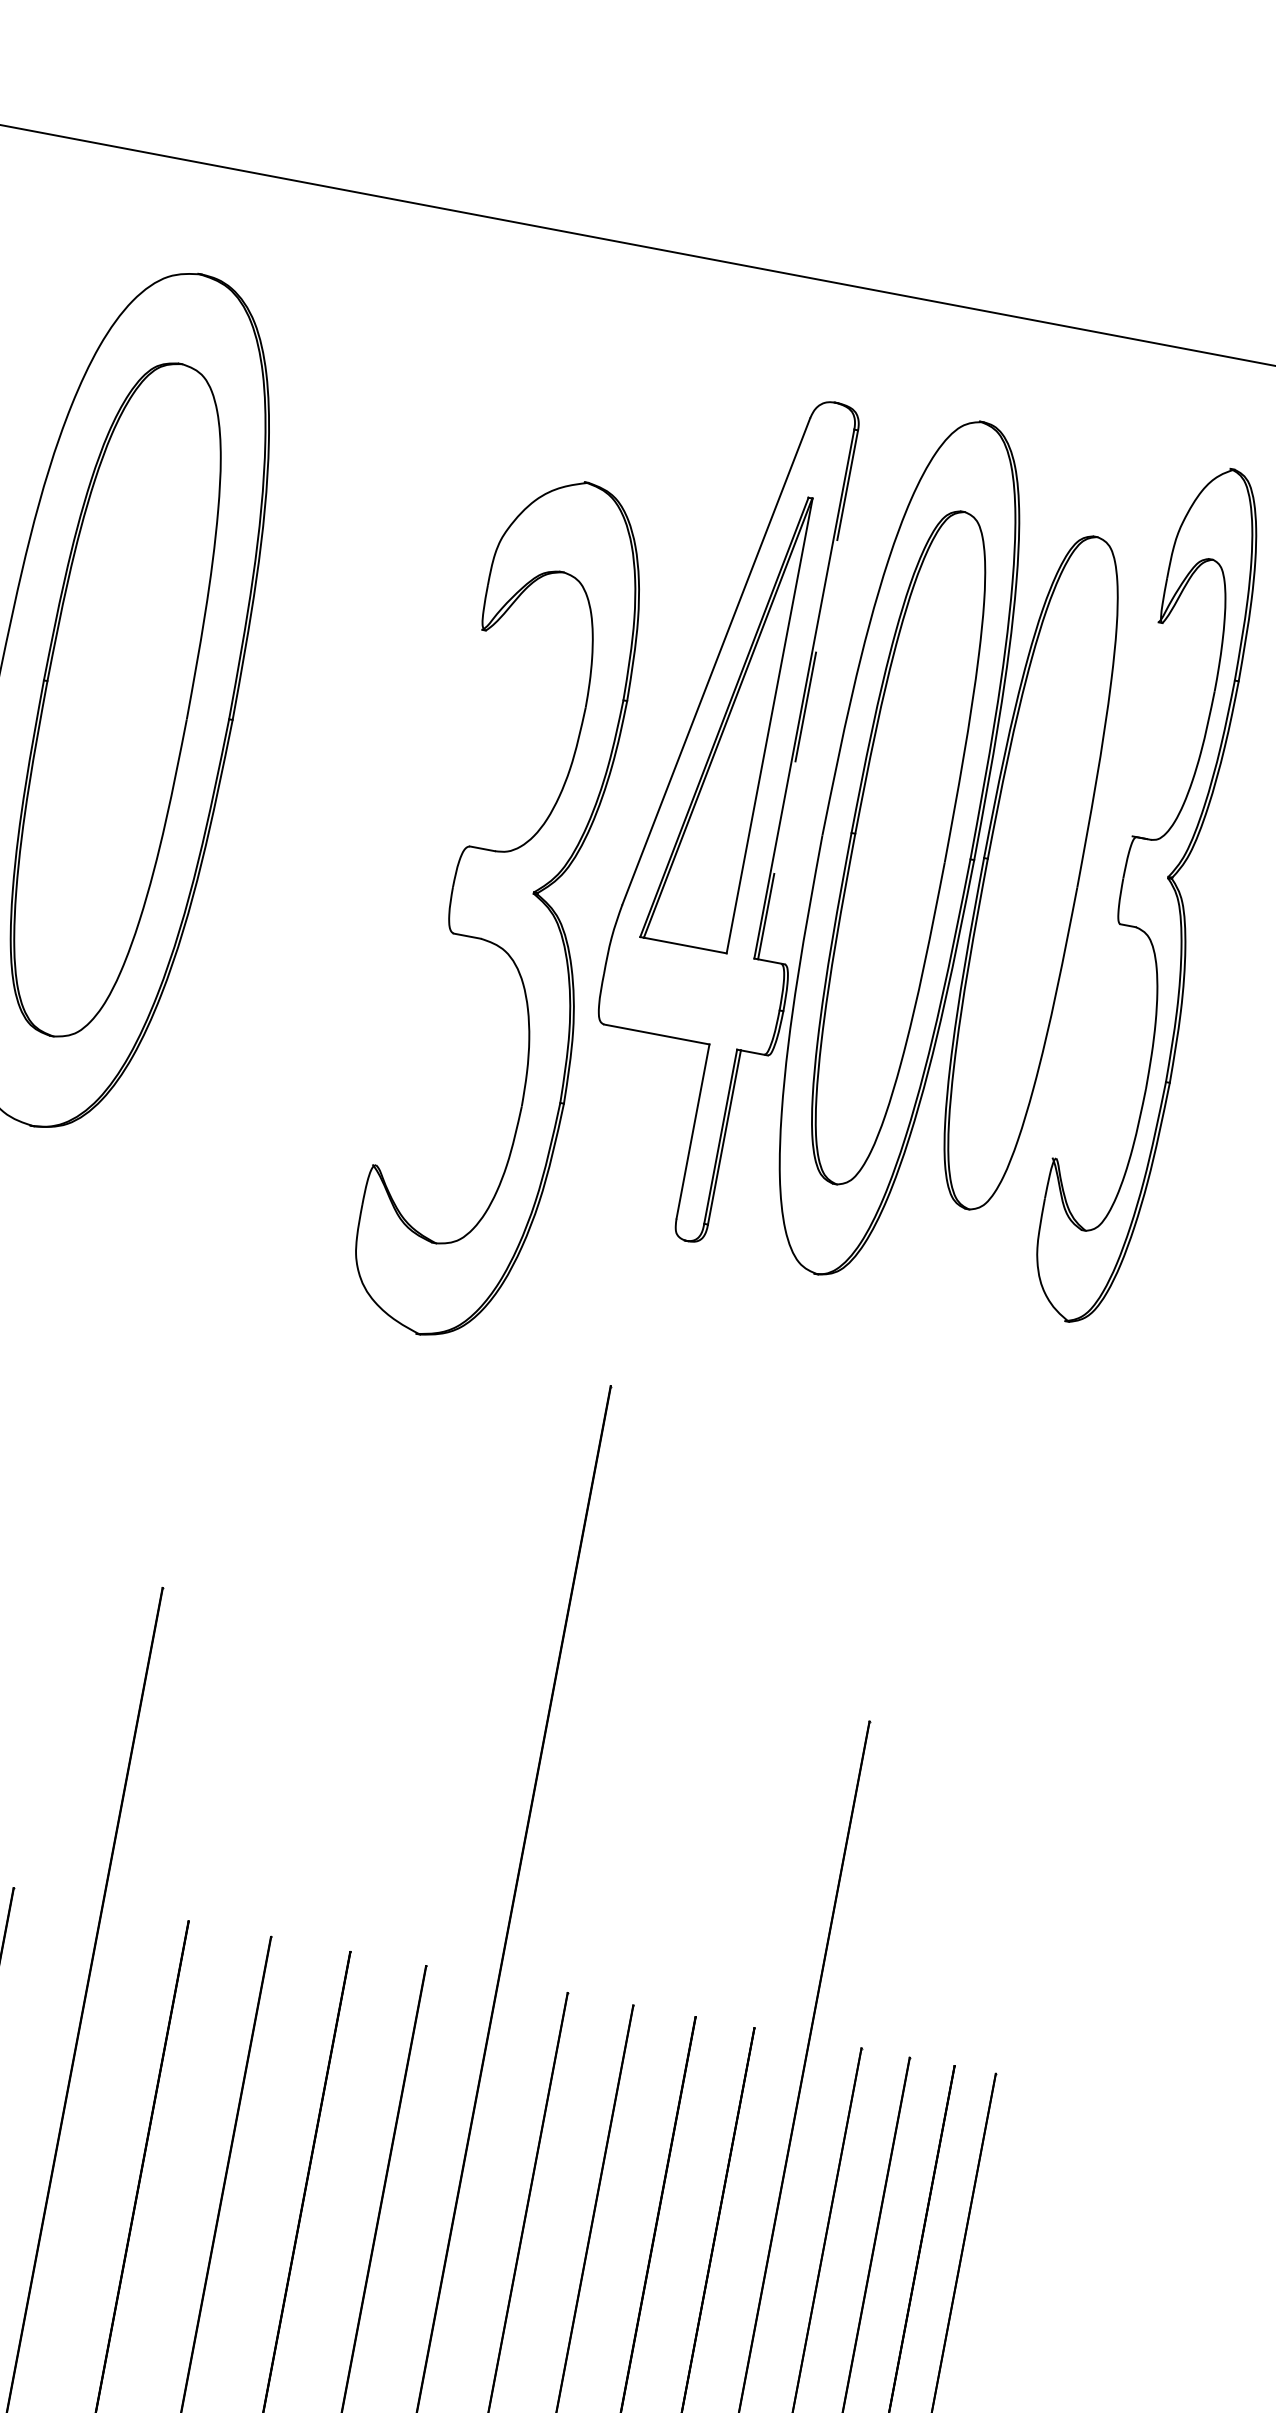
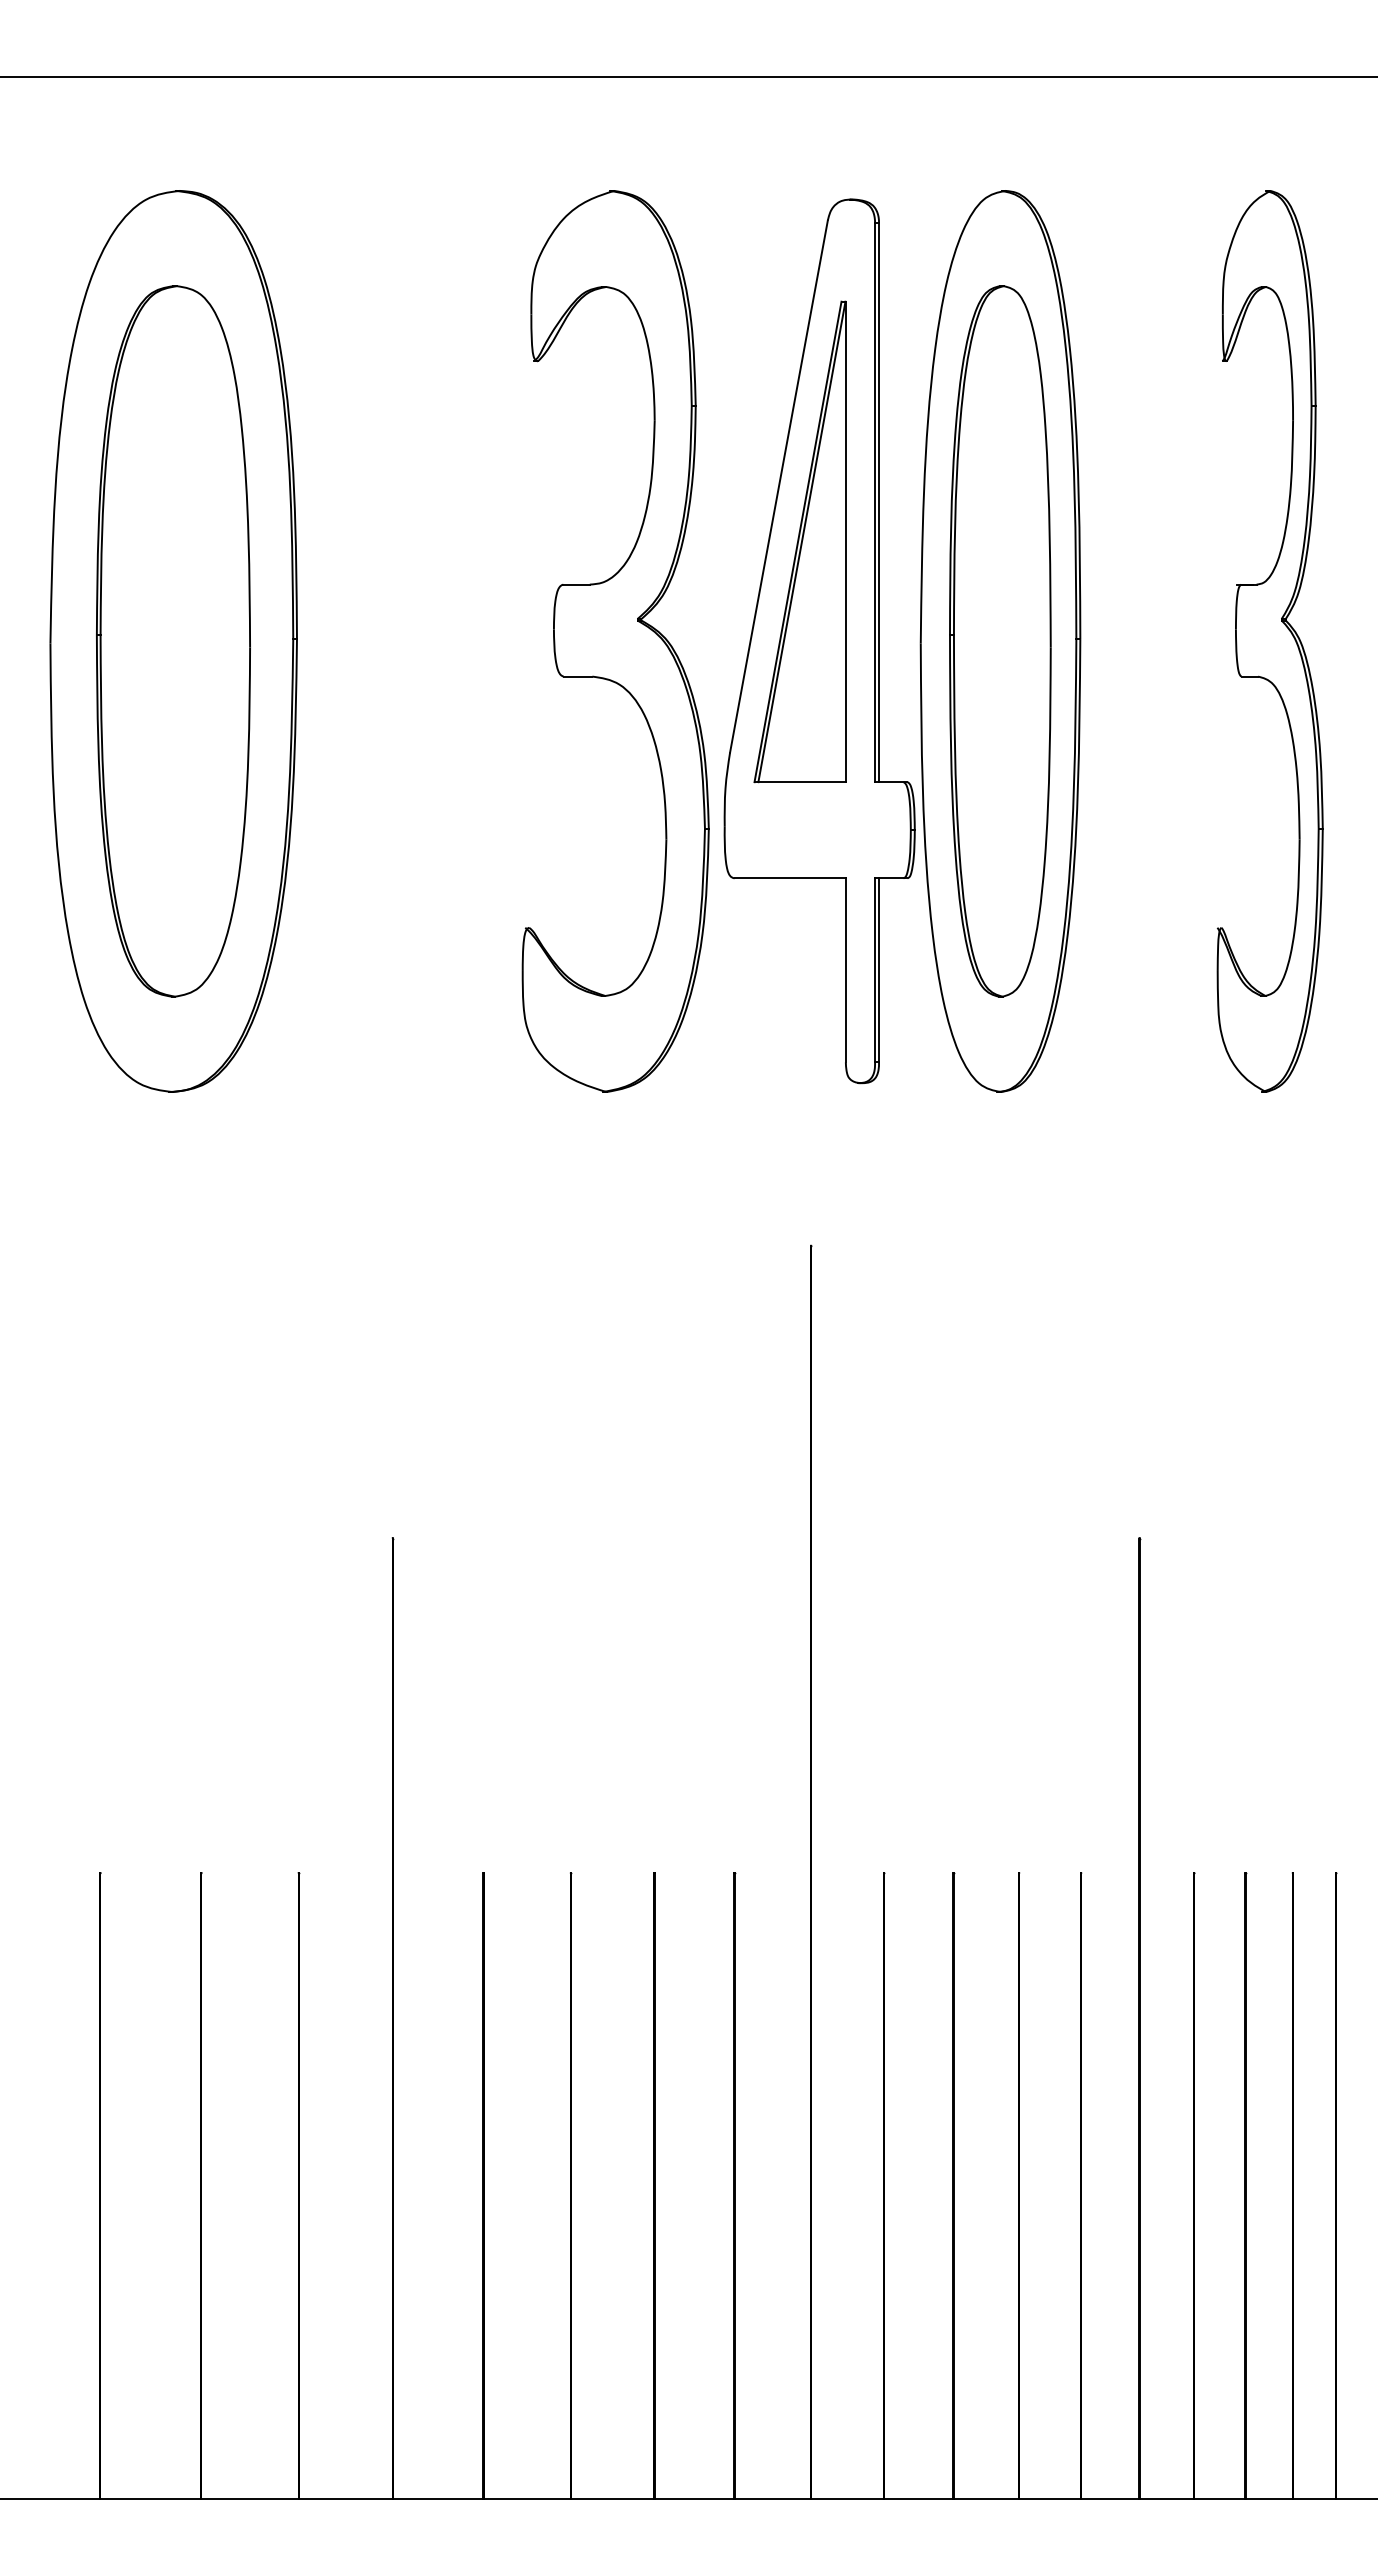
line: (808, 695) -> (879, 503), dashed -> solid
part: (1030, 872) -> (1140, 641), removed
part: (509, 909) -> (615, 641), moved

